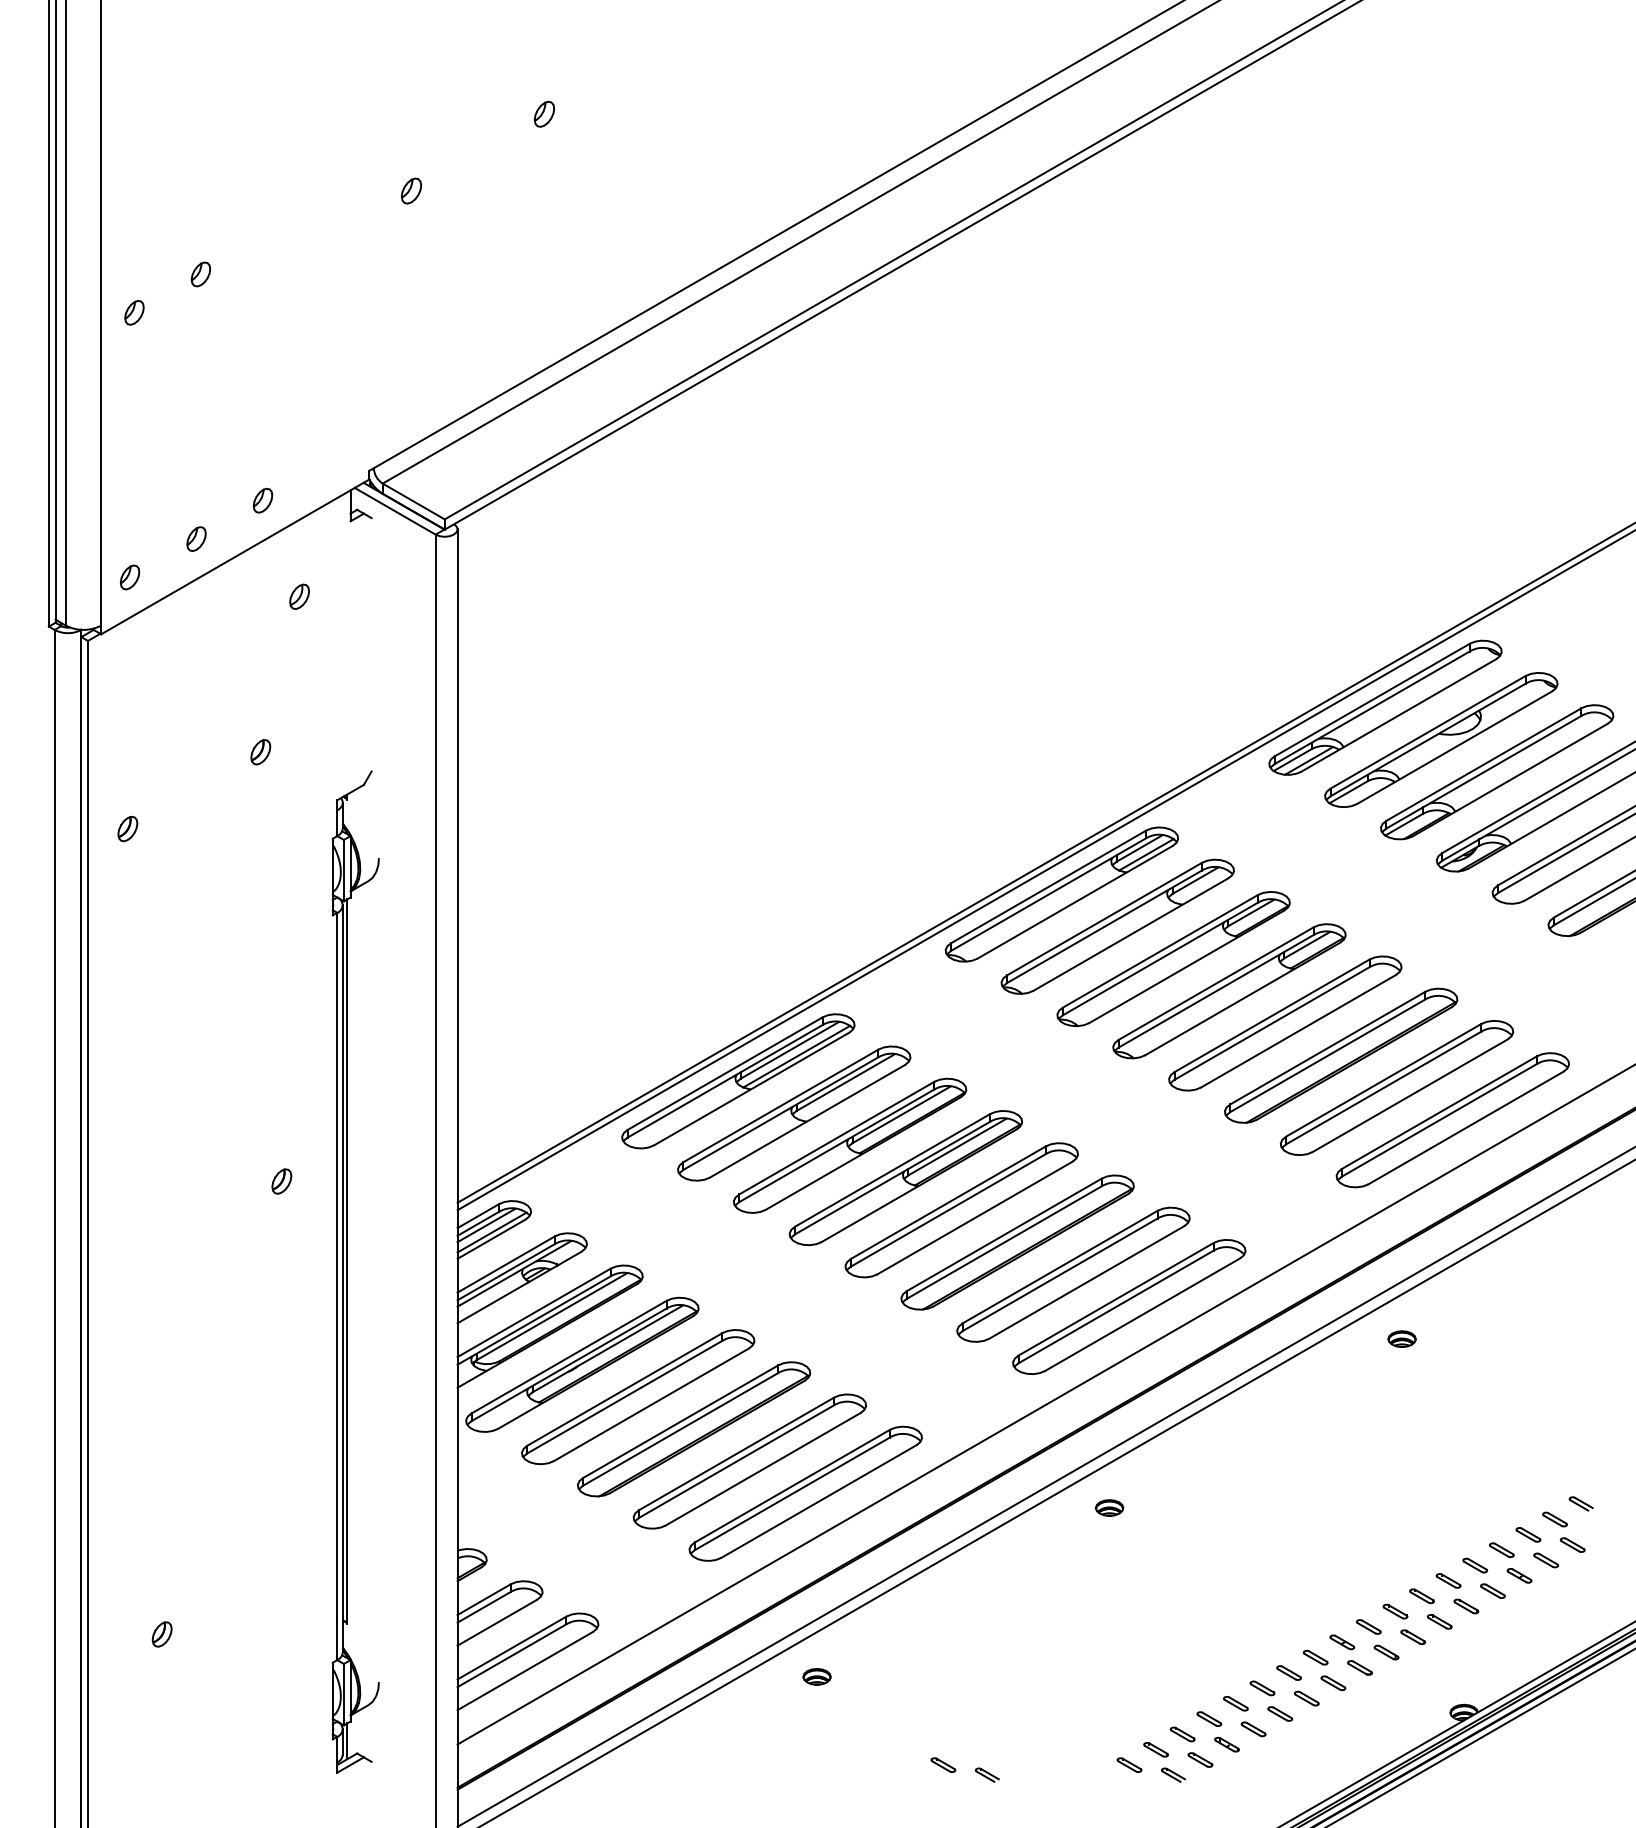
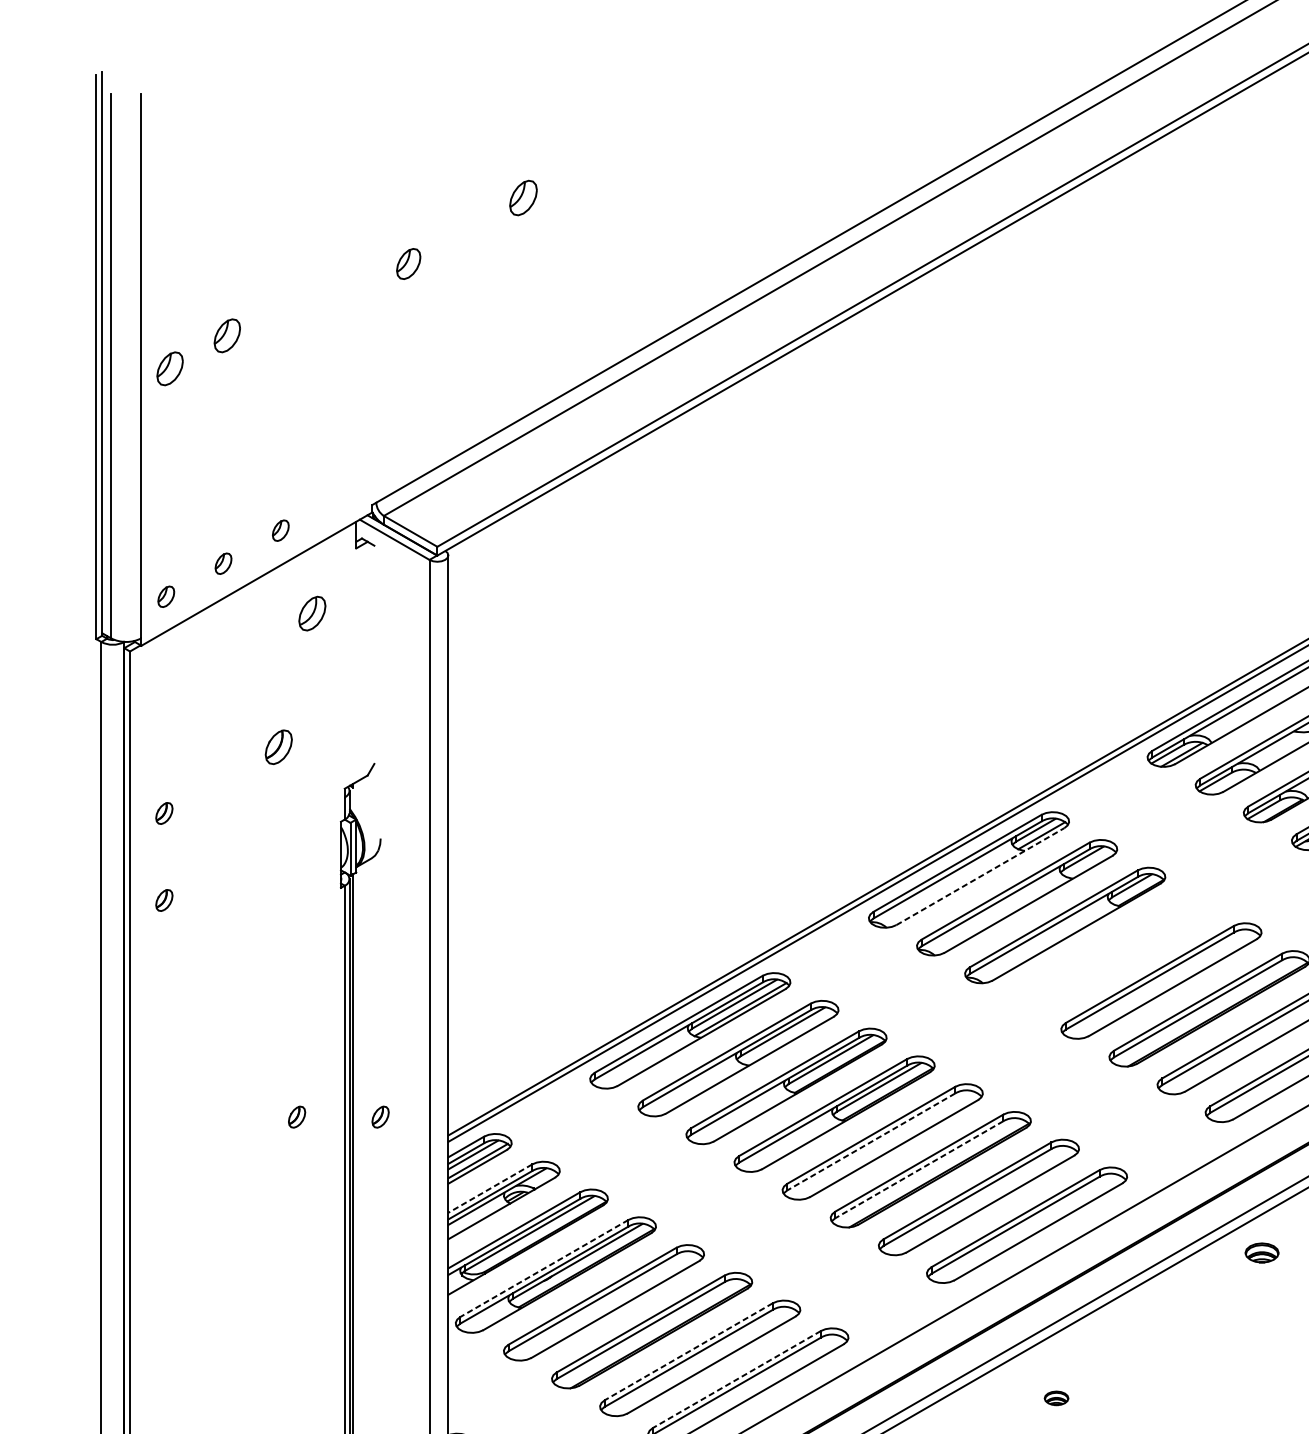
part: (543, 113) -> (522, 197), size x1.6
part: (411, 190) -> (408, 263), size x1.4
part: (200, 274) -> (226, 335), size x1.6
part: (134, 312) -> (170, 368), size x1.6
part: (299, 596) -> (312, 613), size x1.6
part: (260, 752) -> (278, 747), size x1.6
line: (1075, 902) -> (980, 876), solid -> dashed
part: (127, 929) -> (164, 900), added
part: (1229, 991) -> (1113, 953), removed
part: (378, 1181) -> (380, 1117), added
line: (948, 1210) -> (871, 1142), solid -> dashed
line: (1004, 1242) -> (919, 1169), solid -> dashed
line: (505, 1264) -> (489, 1188), solid -> dashed
part: (1401, 1338) -> (1261, 1252), size x1.4
line: (569, 1357) -> (544, 1268), solid -> dashed
line: (736, 1453) -> (688, 1351), solid -> dashed
line: (792, 1486) -> (736, 1379), solid -> dashed
part: (1109, 1507) -> (1056, 1397), moved

